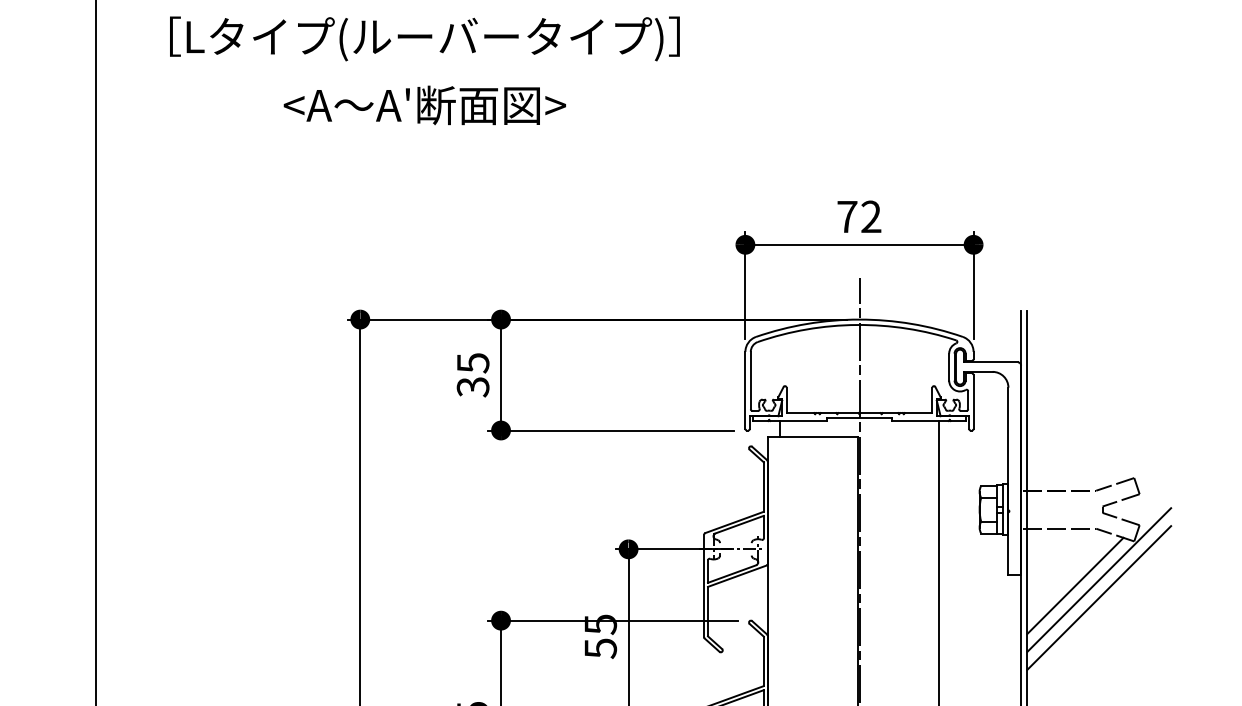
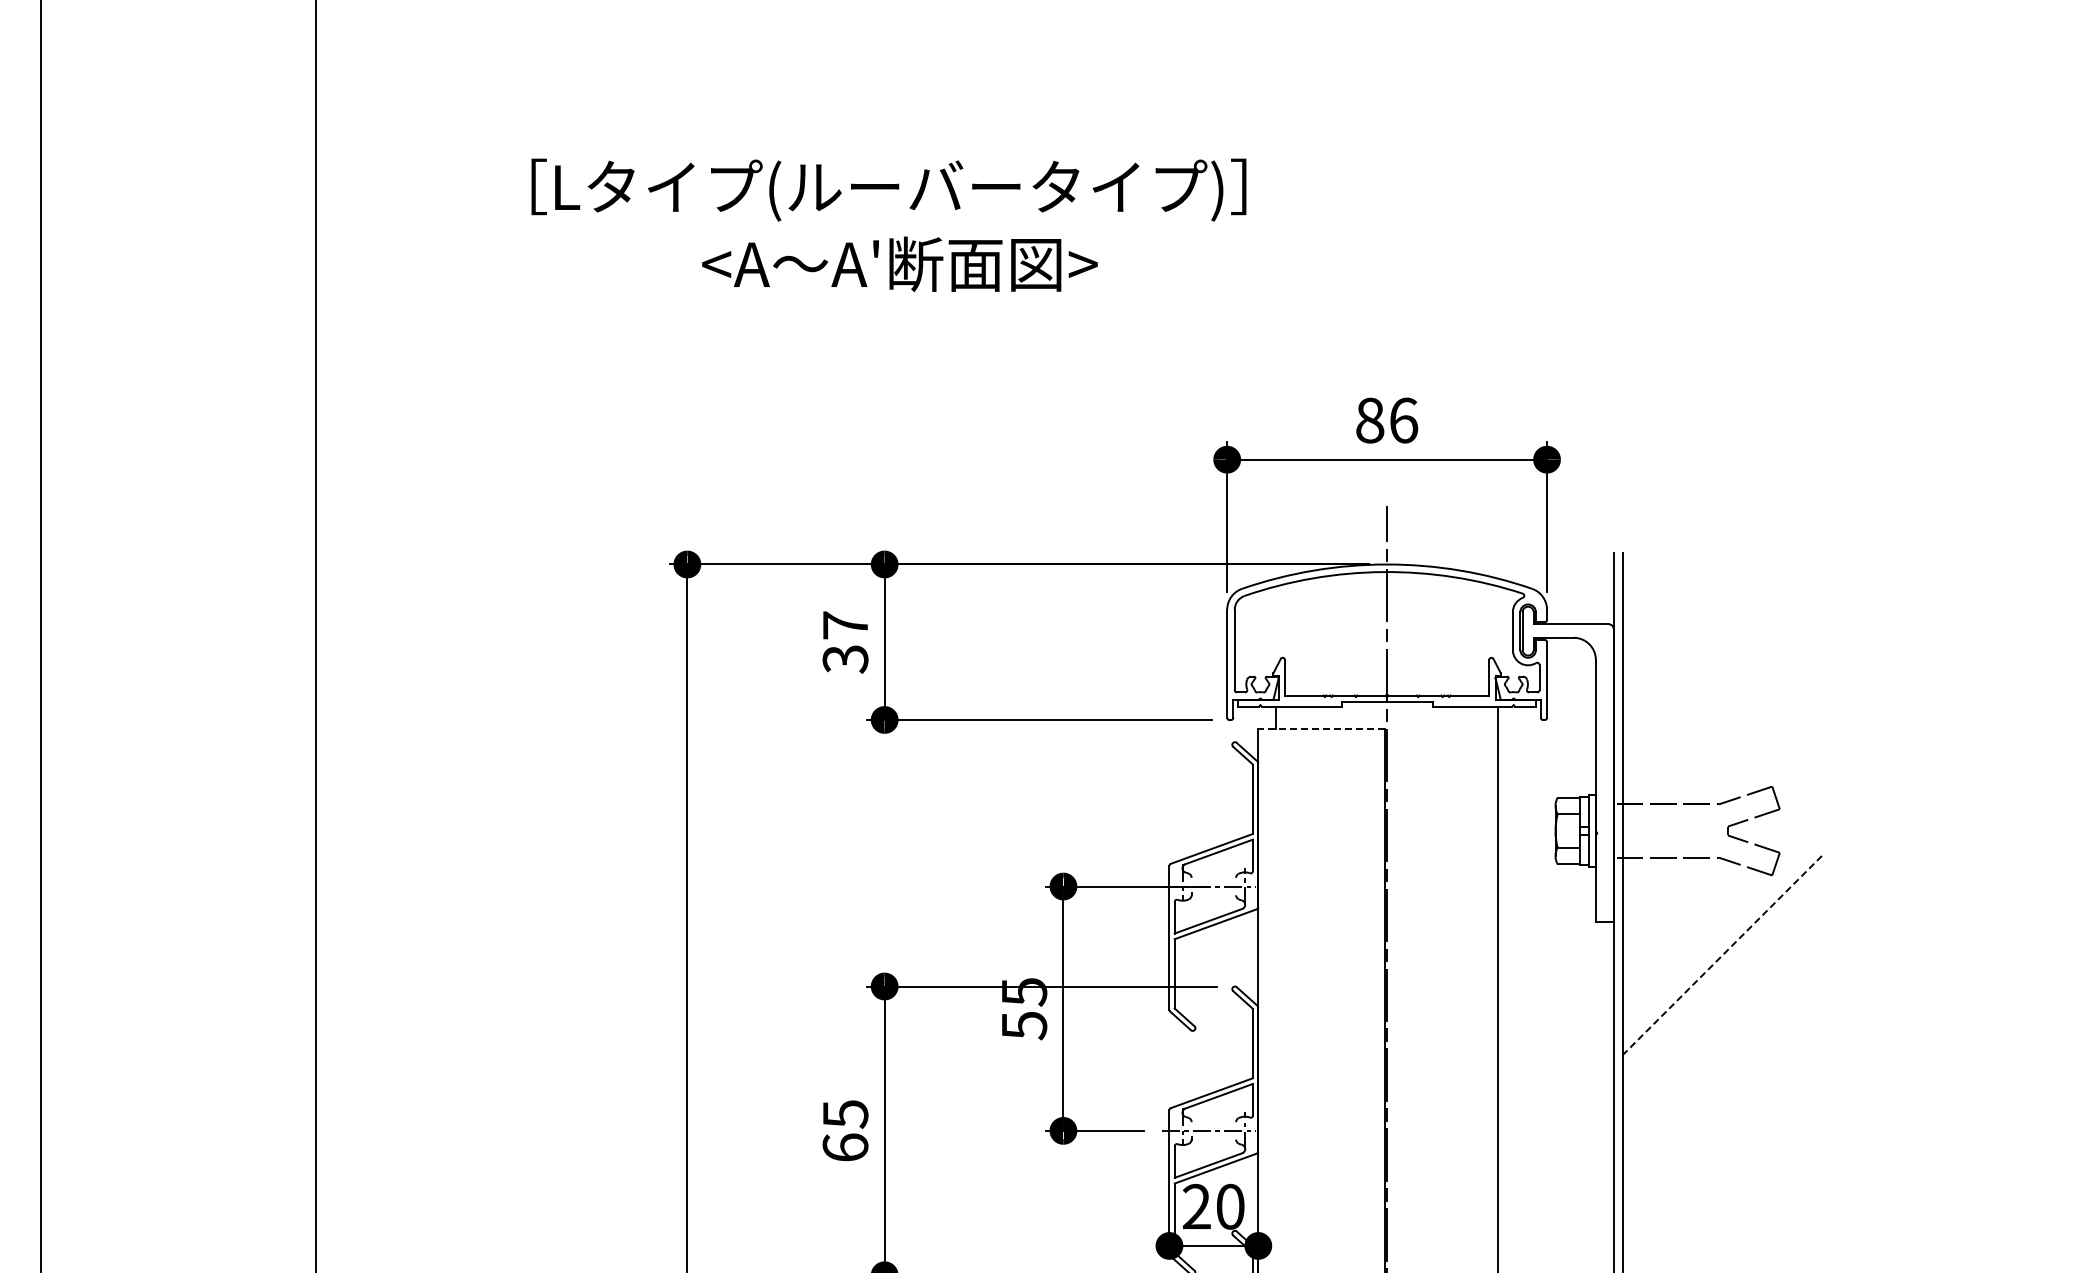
text: (424, 38) -> (888, 189), moved
text: (424, 105) -> (899, 264), moved
text: (859, 216) -> (1387, 420), 72 -> 86
text: (473, 363) -> (845, 625), 35 -> 37
line: (812, 436) -> (1321, 728), solid -> dashed
line: (1098, 579) -> (1722, 929), removed
line: (1075, 585) -> (1689, 937), removed
line: (1099, 597) -> (1723, 954), solid -> dashed

